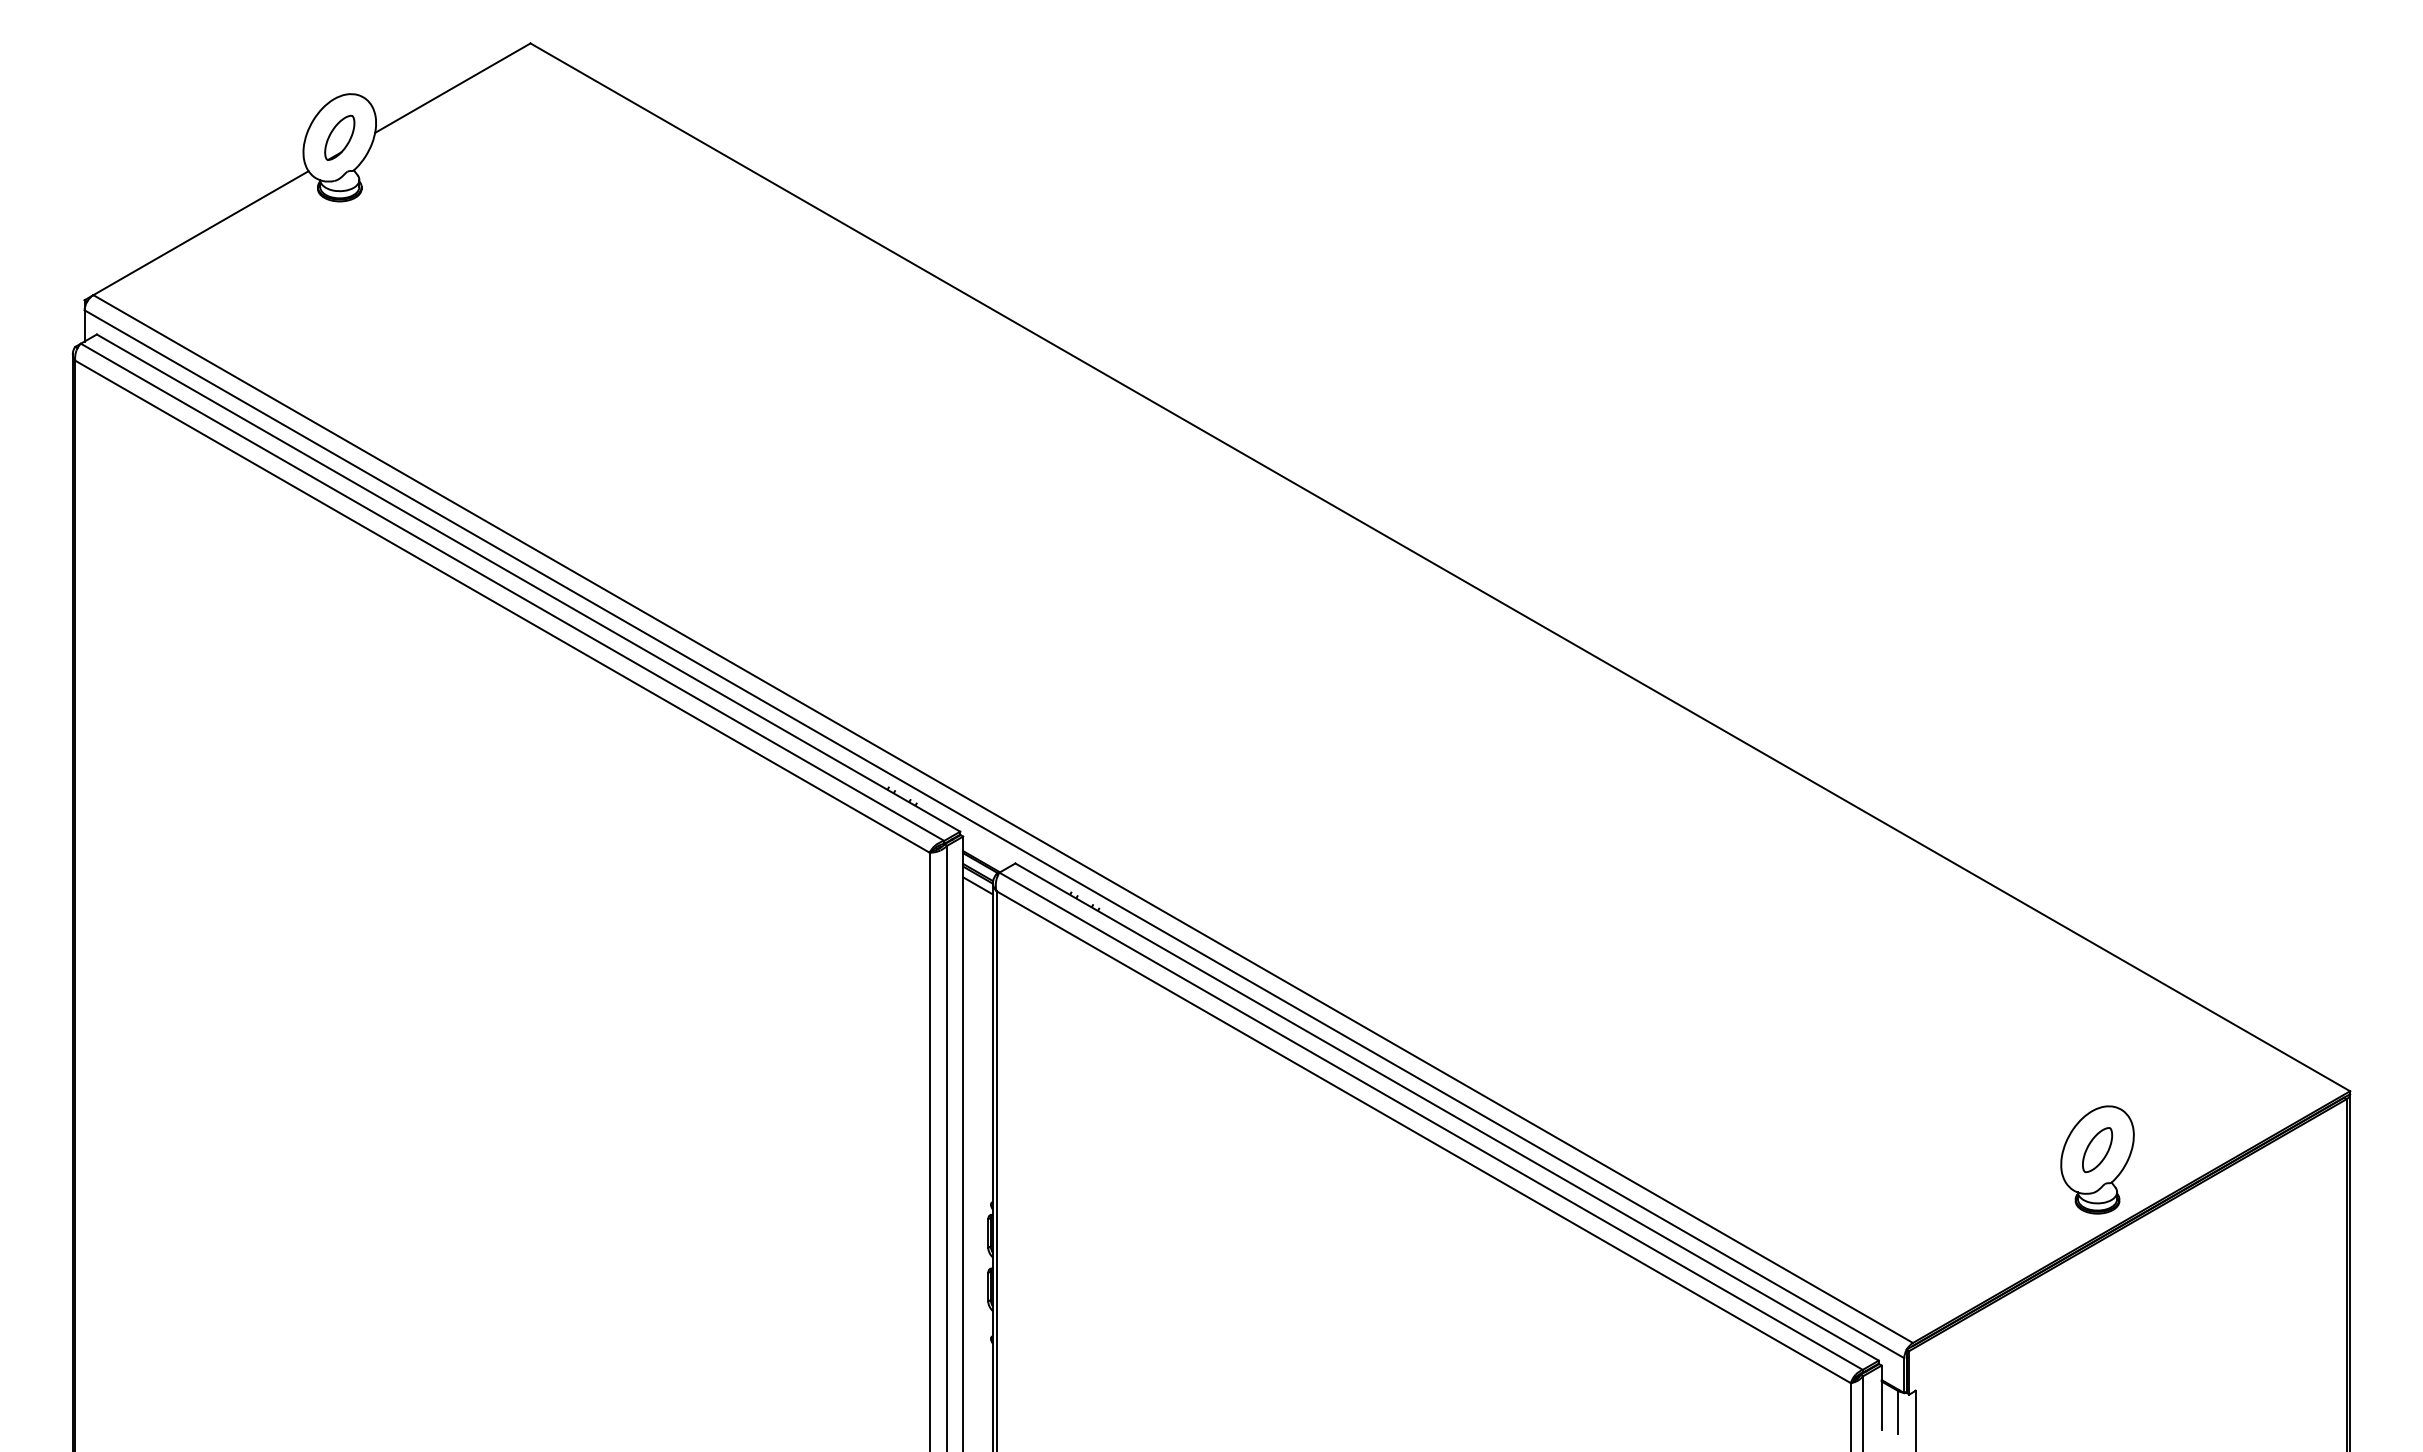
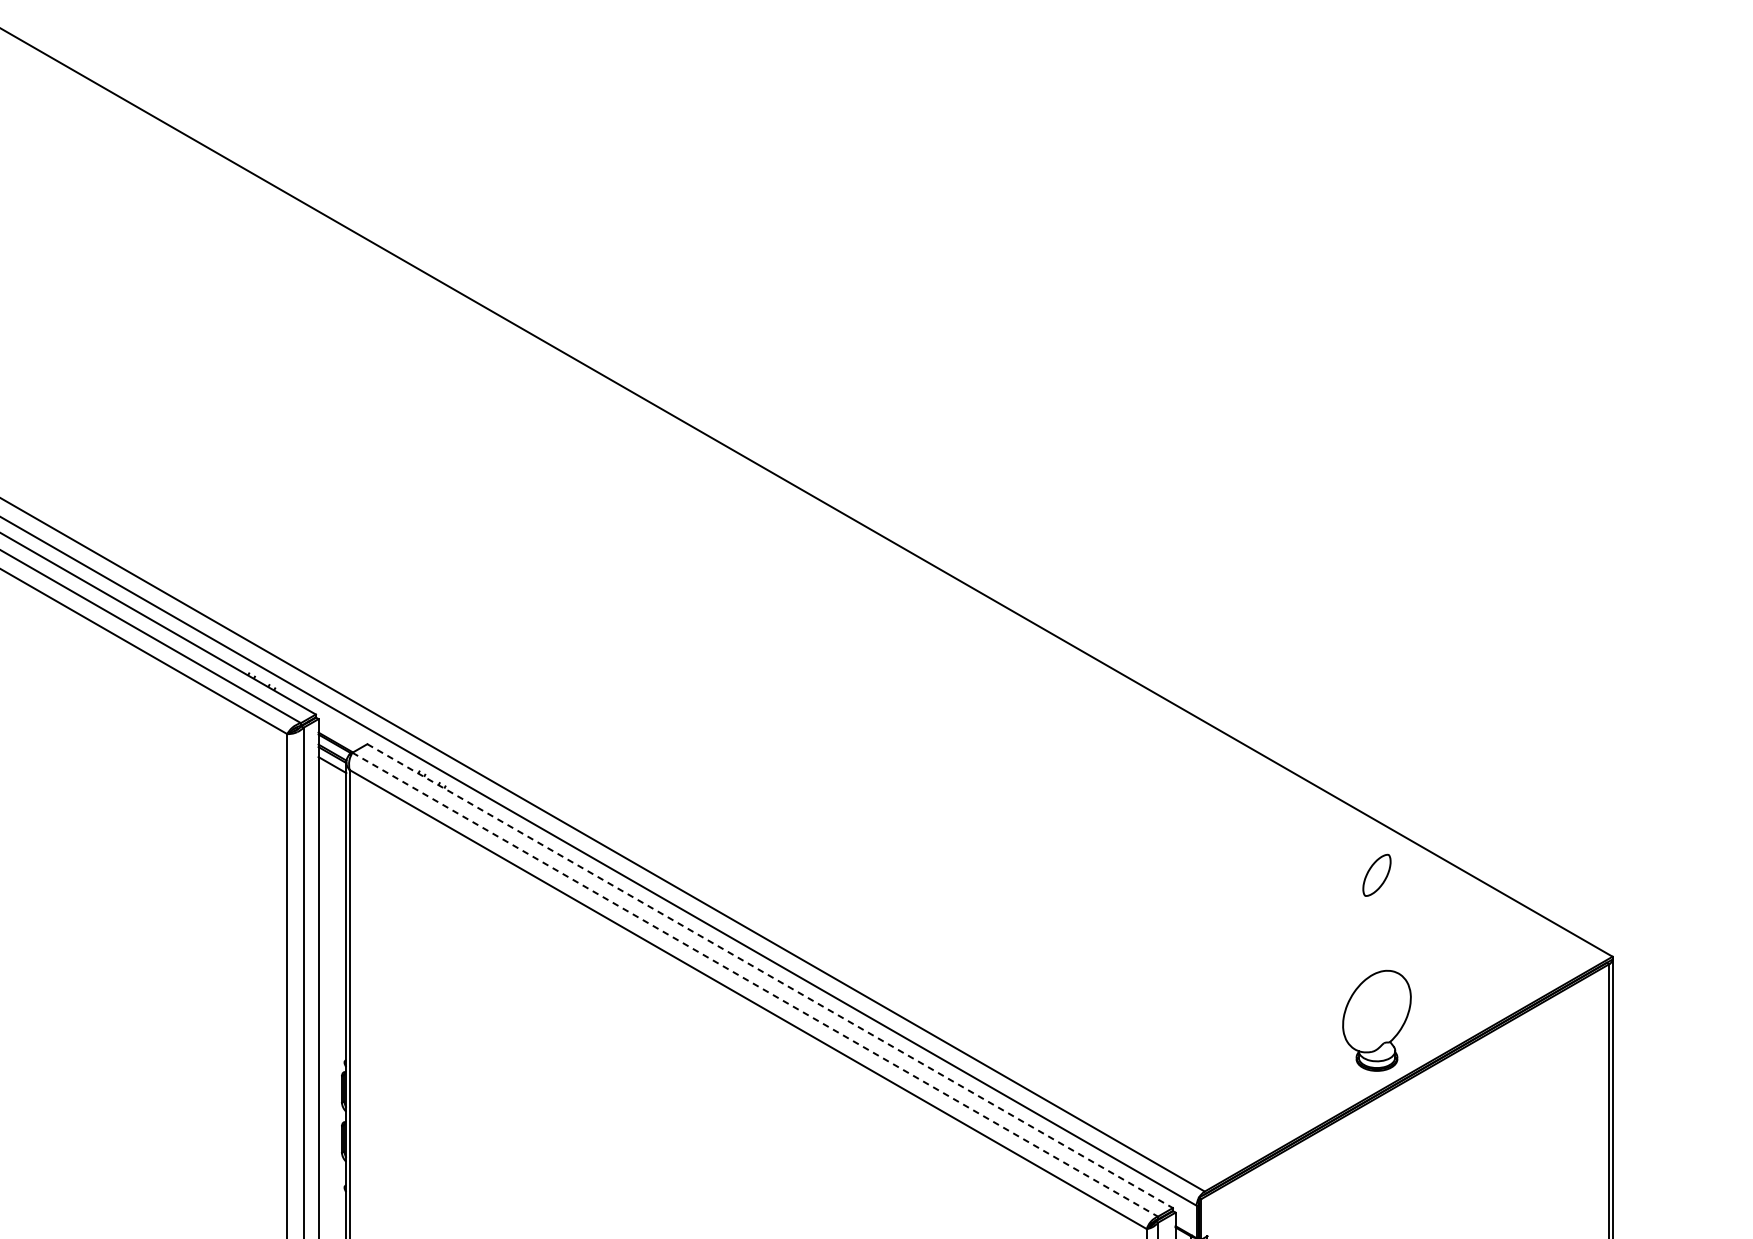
line: (1447, 1112) -> (770, 976), solid -> dashed
line: (1431, 1121) -> (755, 984), solid -> dashed
part: (2097, 1149) -> (1376, 874), moved

